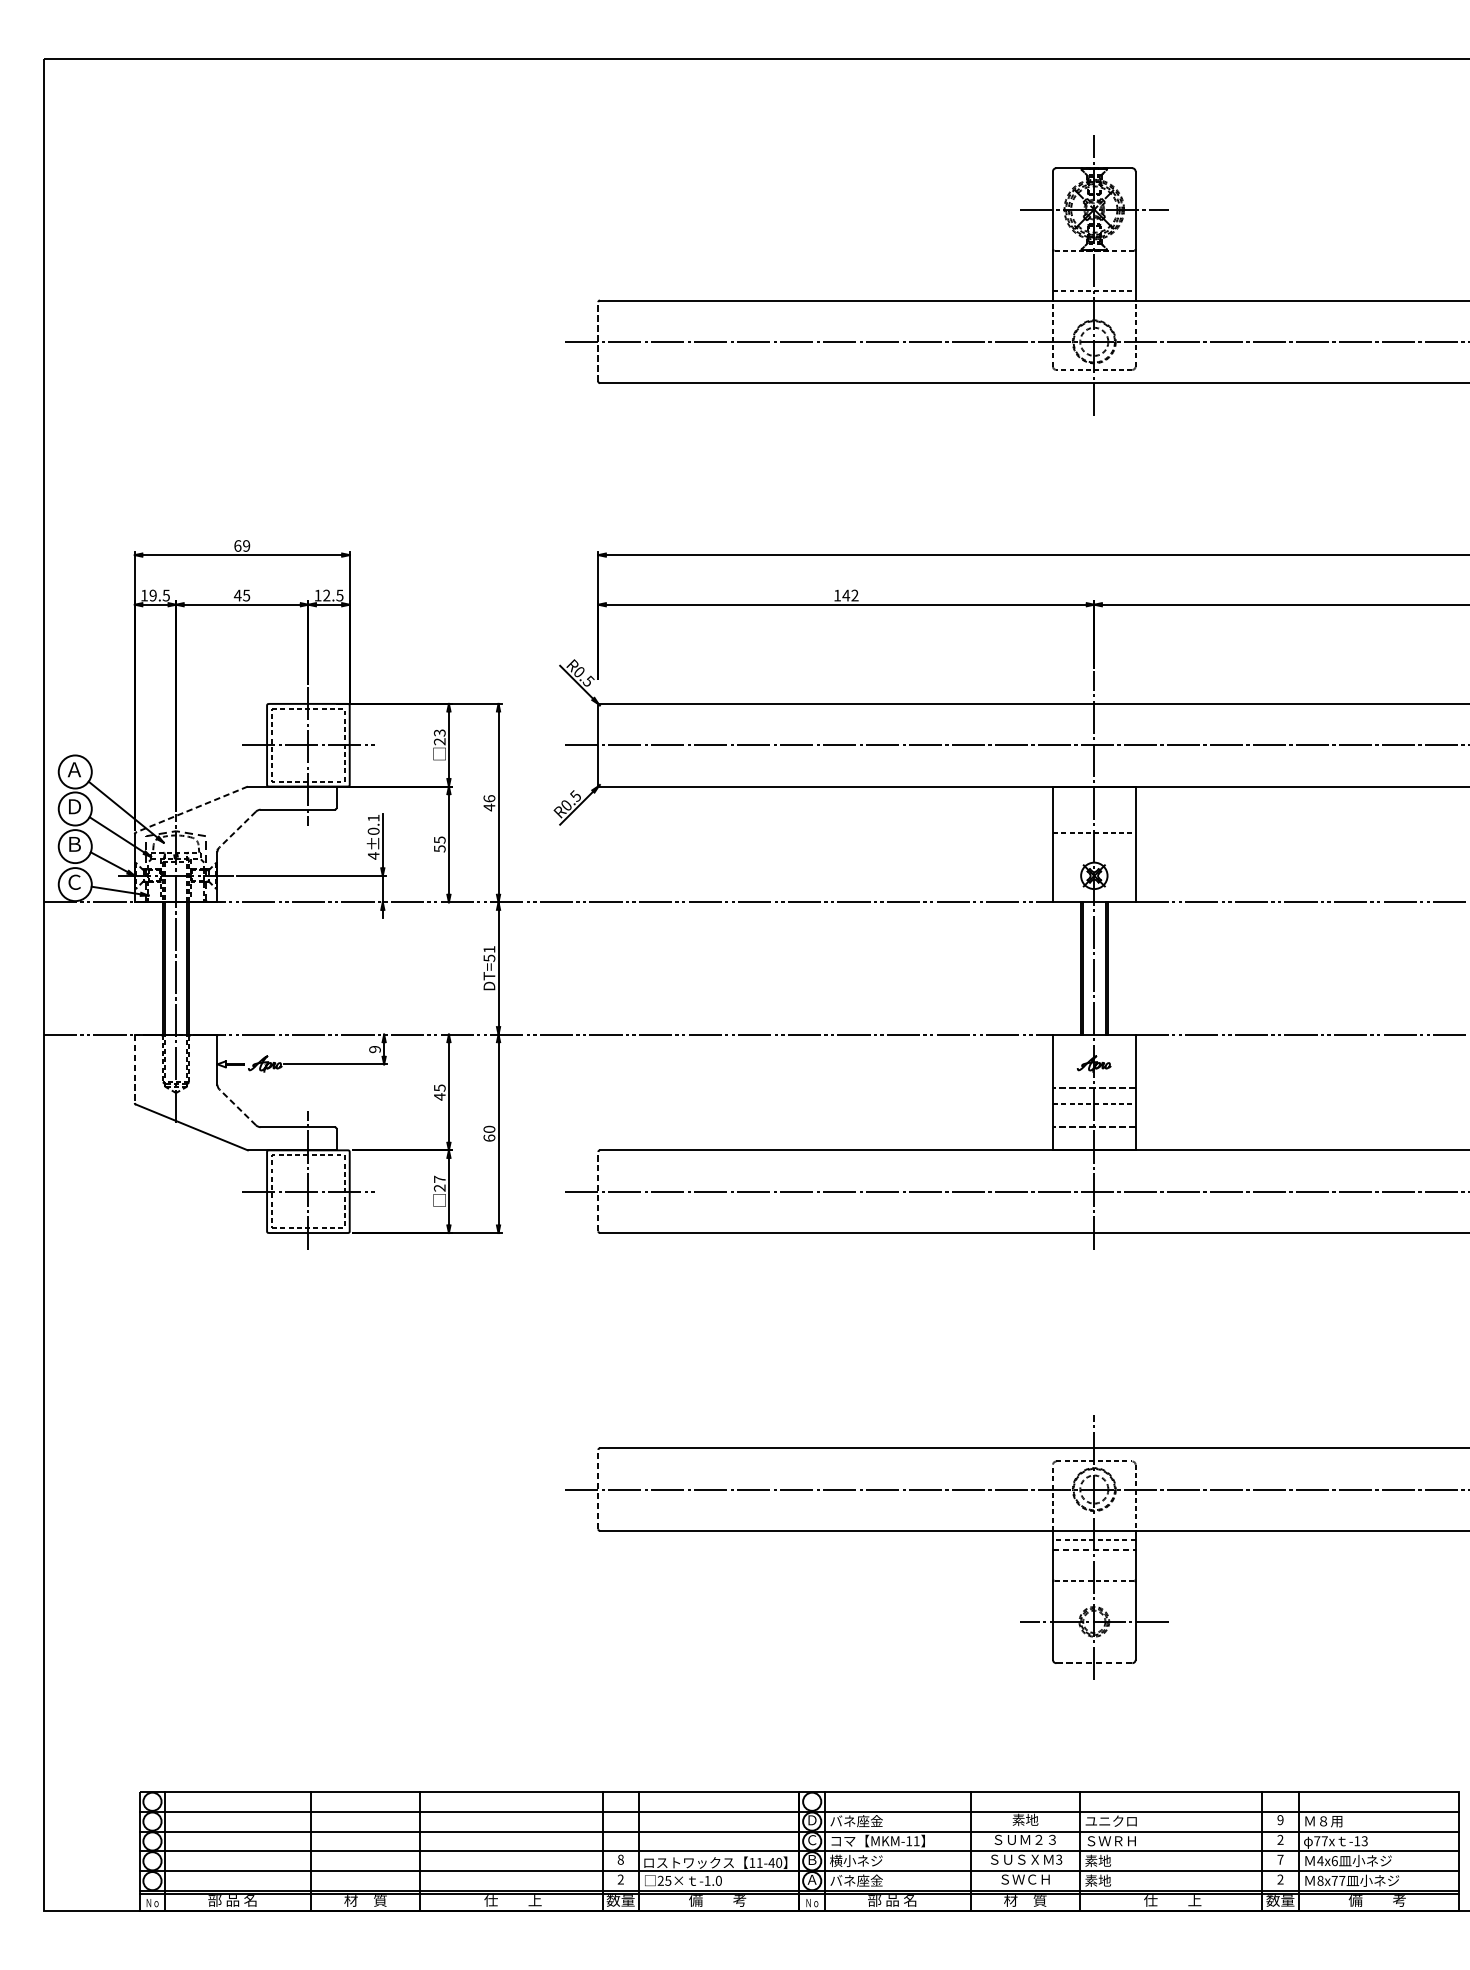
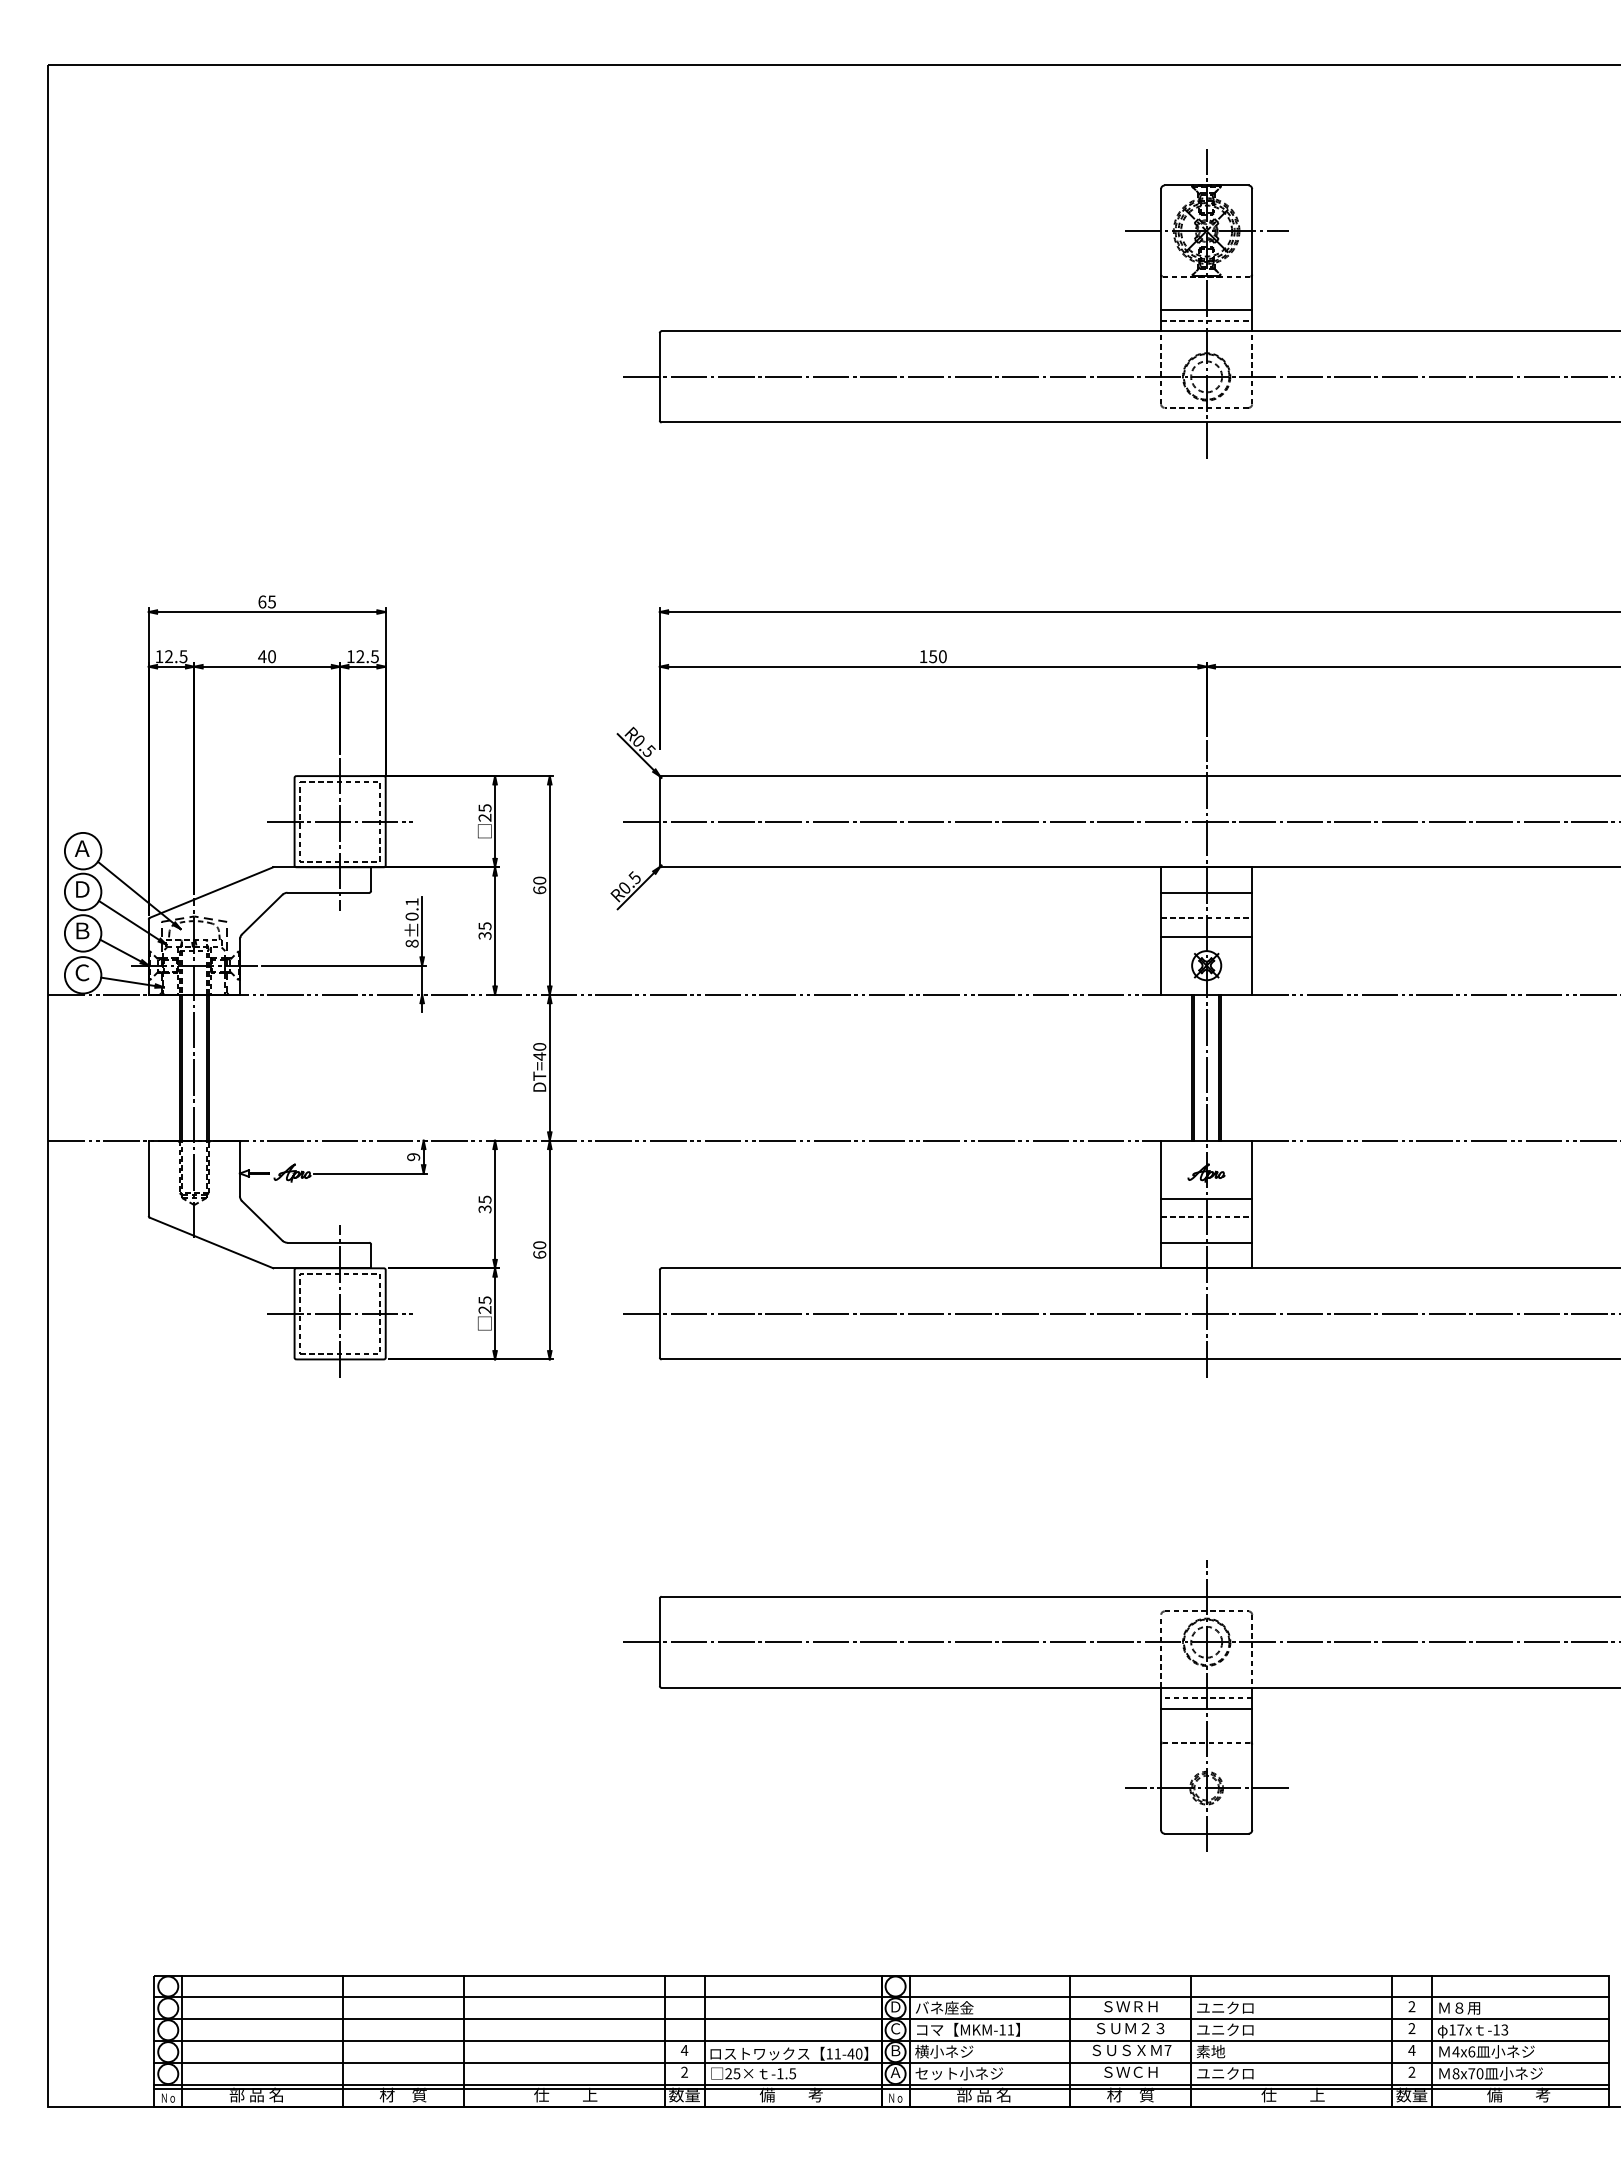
line: (1094, 281) -> (1206, 310), added
line: (598, 341) -> (659, 376), dashed -> solid
text: (246, 545) -> (271, 601), 69 -> 65
text: (246, 595) -> (271, 656), 45 -> 40
text: (850, 595) -> (937, 656), 142 -> 150
text: (152, 596) -> (168, 657), 19.5 -> 12.5
text: (439, 732) -> (484, 807), 23 -> 25
text: (489, 803) -> (539, 885), 46 -> 60
line: (191, 809) -> (211, 892), dashed -> solid
line: (1094, 809) -> (1206, 892), added
line: (237, 829) -> (261, 914), dashed -> solid
text: (439, 848) -> (484, 935), 55 -> 35
line: (1094, 849) -> (1206, 936), added
text: (373, 855) -> (411, 943), 4±0.1 -> 8±0.1
text: (489, 953) -> (539, 1051), DT=51 -> DT=40
line: (134, 1068) -> (148, 1178), dashed -> solid
line: (1094, 1087) -> (1206, 1199), dashed -> solid
text: (439, 1097) -> (484, 1209), 45 -> 35
line: (237, 1106) -> (261, 1220), dashed -> solid
line: (1094, 1126) -> (1206, 1242), dashed -> solid
text: (439, 1179) -> (484, 1300), 27 -> 25
line: (598, 1191) -> (659, 1313), dashed -> solid
line: (598, 1489) -> (659, 1642), dashed -> solid
line: (1094, 1550) -> (1206, 1709), dashed -> solid
line: (1094, 1662) -> (1206, 1833), dashed -> solid
text: (1025, 1819) -> (1130, 2006), 素地 -> ＳＷＲＨ
text: (1280, 1819) -> (1411, 2006), 9 -> 2
text: (1111, 1840) -> (1225, 2029), ＳＷＲＨ -> ユニクロ
text: (1317, 1840) -> (1452, 2029), 77x -> 17x
text: (620, 1859) -> (684, 2050), 8 -> 4
text: (1058, 1859) -> (1167, 2050), 3 -> 7
text: (1280, 1859) -> (1411, 2050), 7 -> 4
text: (718, 1880) -> (792, 2073), -1.0 -> -1.5
text: (870, 1880) -> (959, 2073), バネ座金 -> セット小ネジ
text: (1110, 1880) -> (1224, 2073), 素地 -> ユニクロ
text: (1341, 1880) -> (1479, 2073), 8x77 -> 8x70

